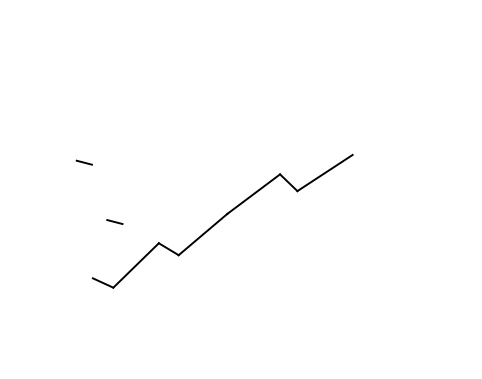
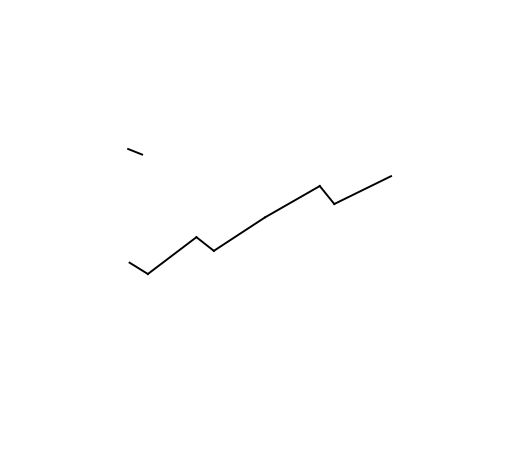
line: (115, 221) -> (157, 211), removed

